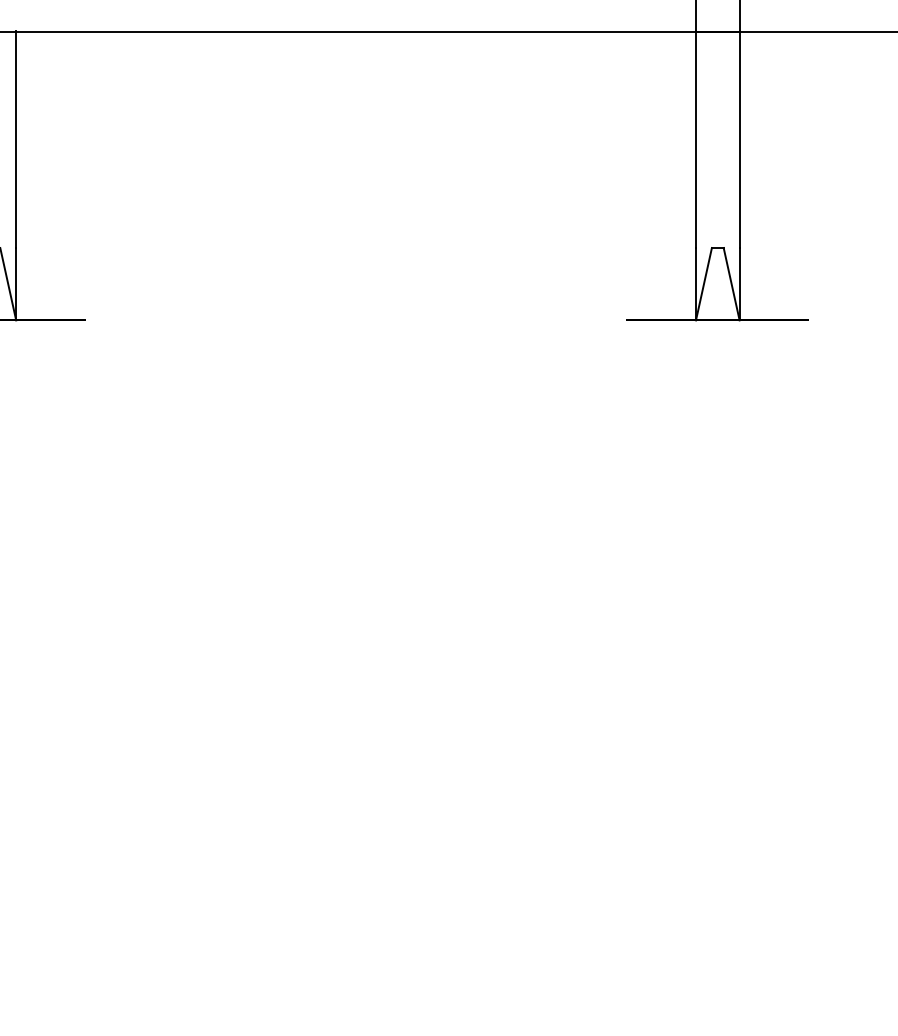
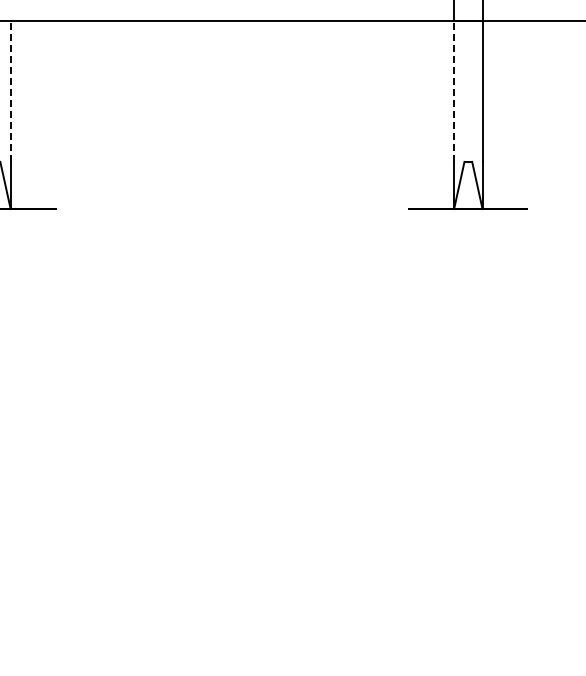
line: (15, 140) -> (10, 91), solid -> dashed
line: (696, 140) -> (454, 91), solid -> dashed

